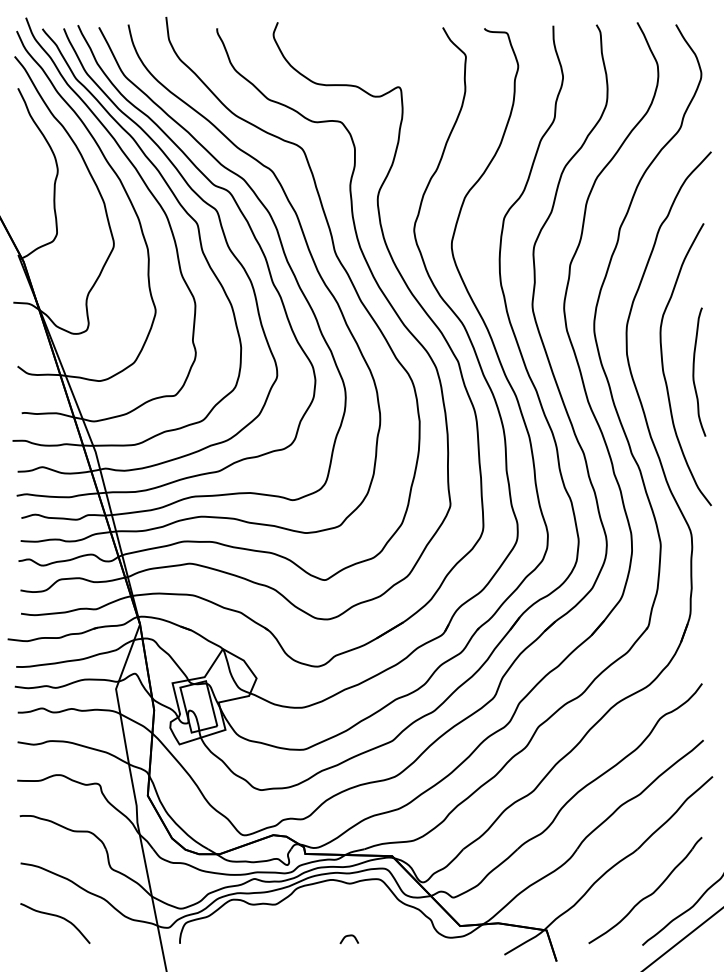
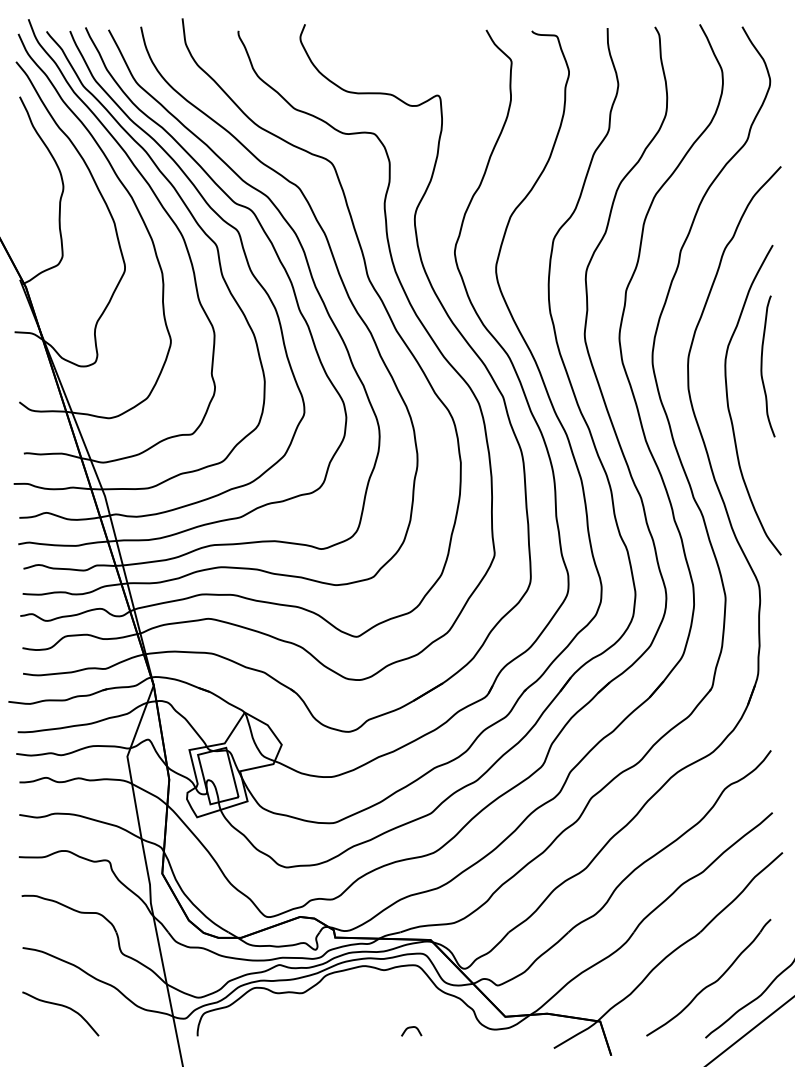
curve: (694, 372) -> (762, 366), moved
curve: (349, 936) -> (411, 1028), moved

